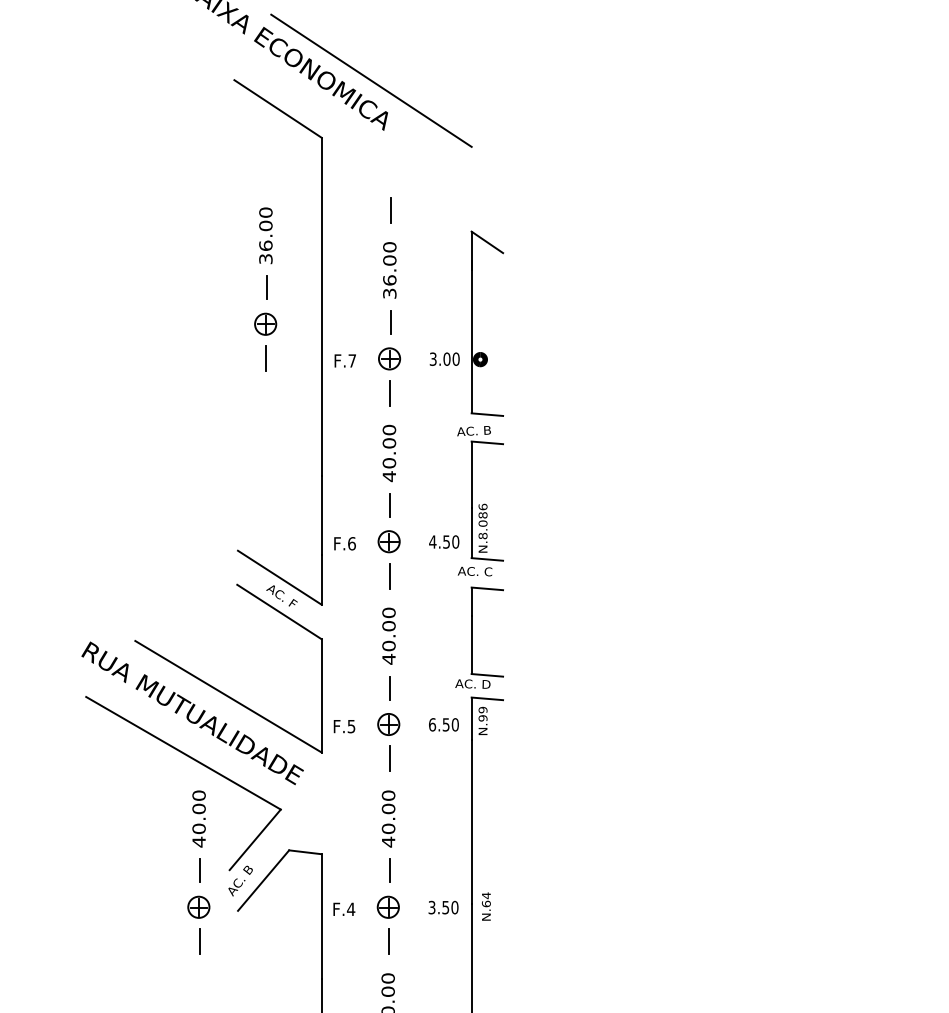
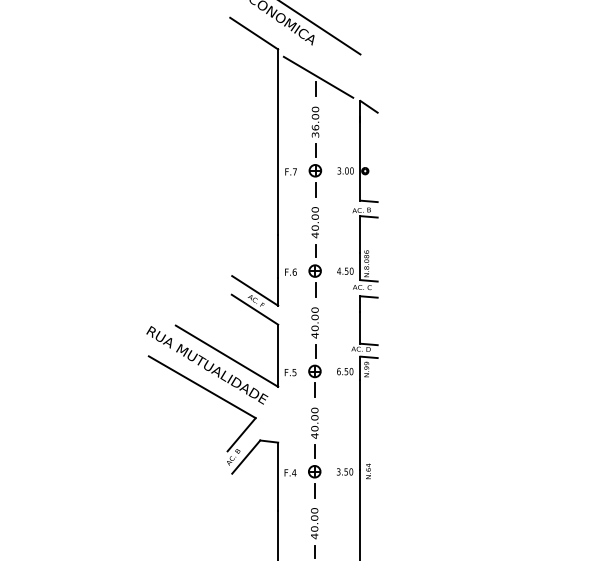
line: (395, 187) -> (318, 76), added
part: (265, 289) -> (247, 132), removed
part: (198, 872) -> (210, 452), removed

